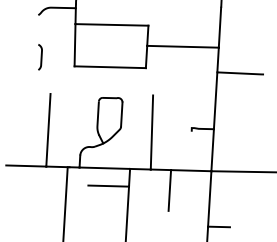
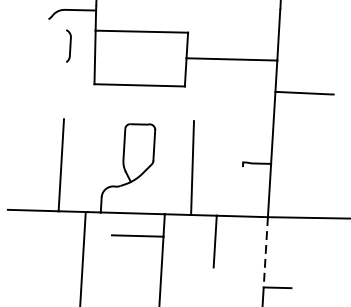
curve: (40, 57) -> (69, 46), moved
line: (209, 199) -> (265, 253), solid -> dashed

